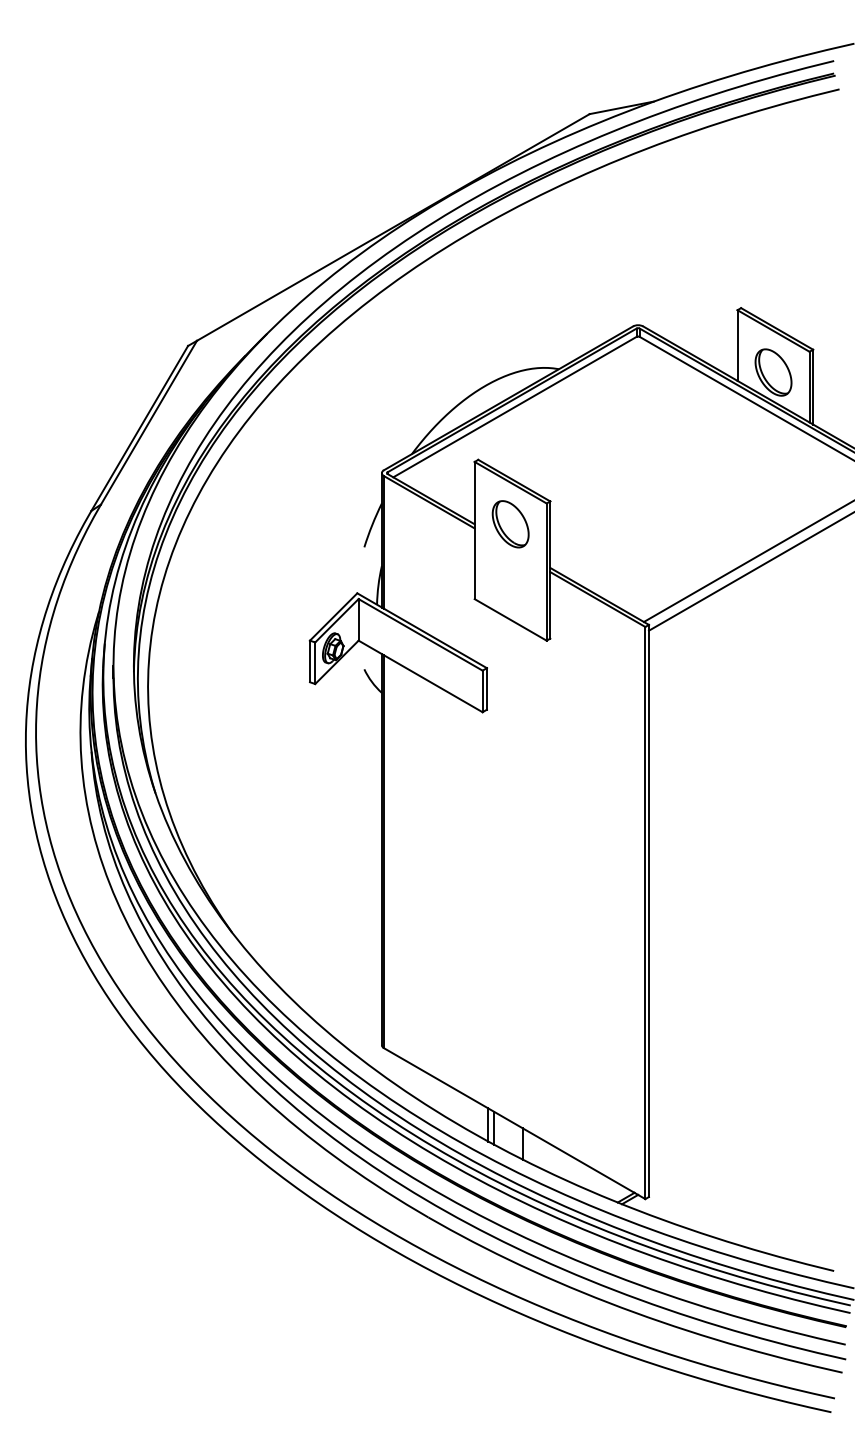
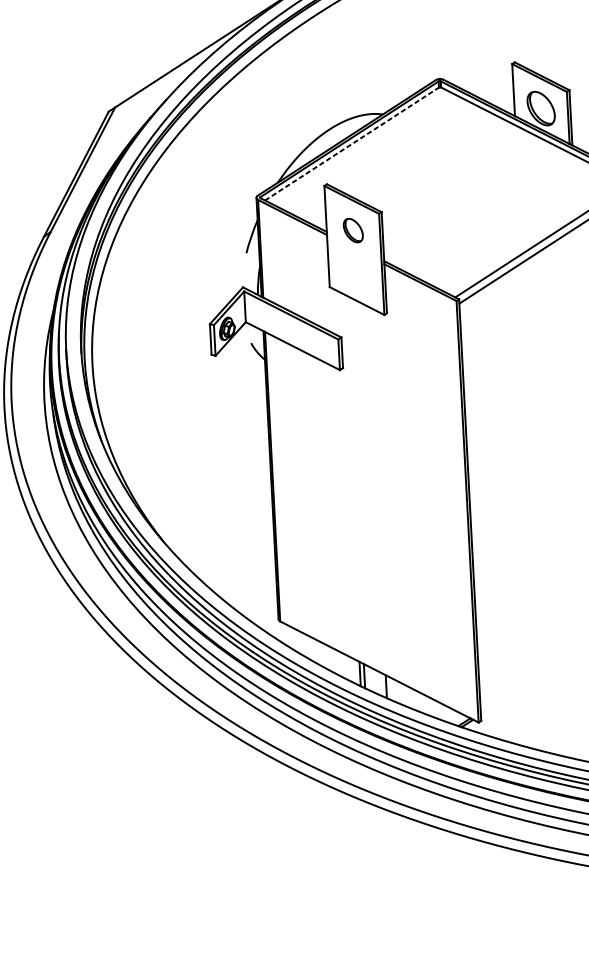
line: (515, 407) -> (352, 144), solid -> dashed
part: (510, 524) -> (353, 230), size x0.7

